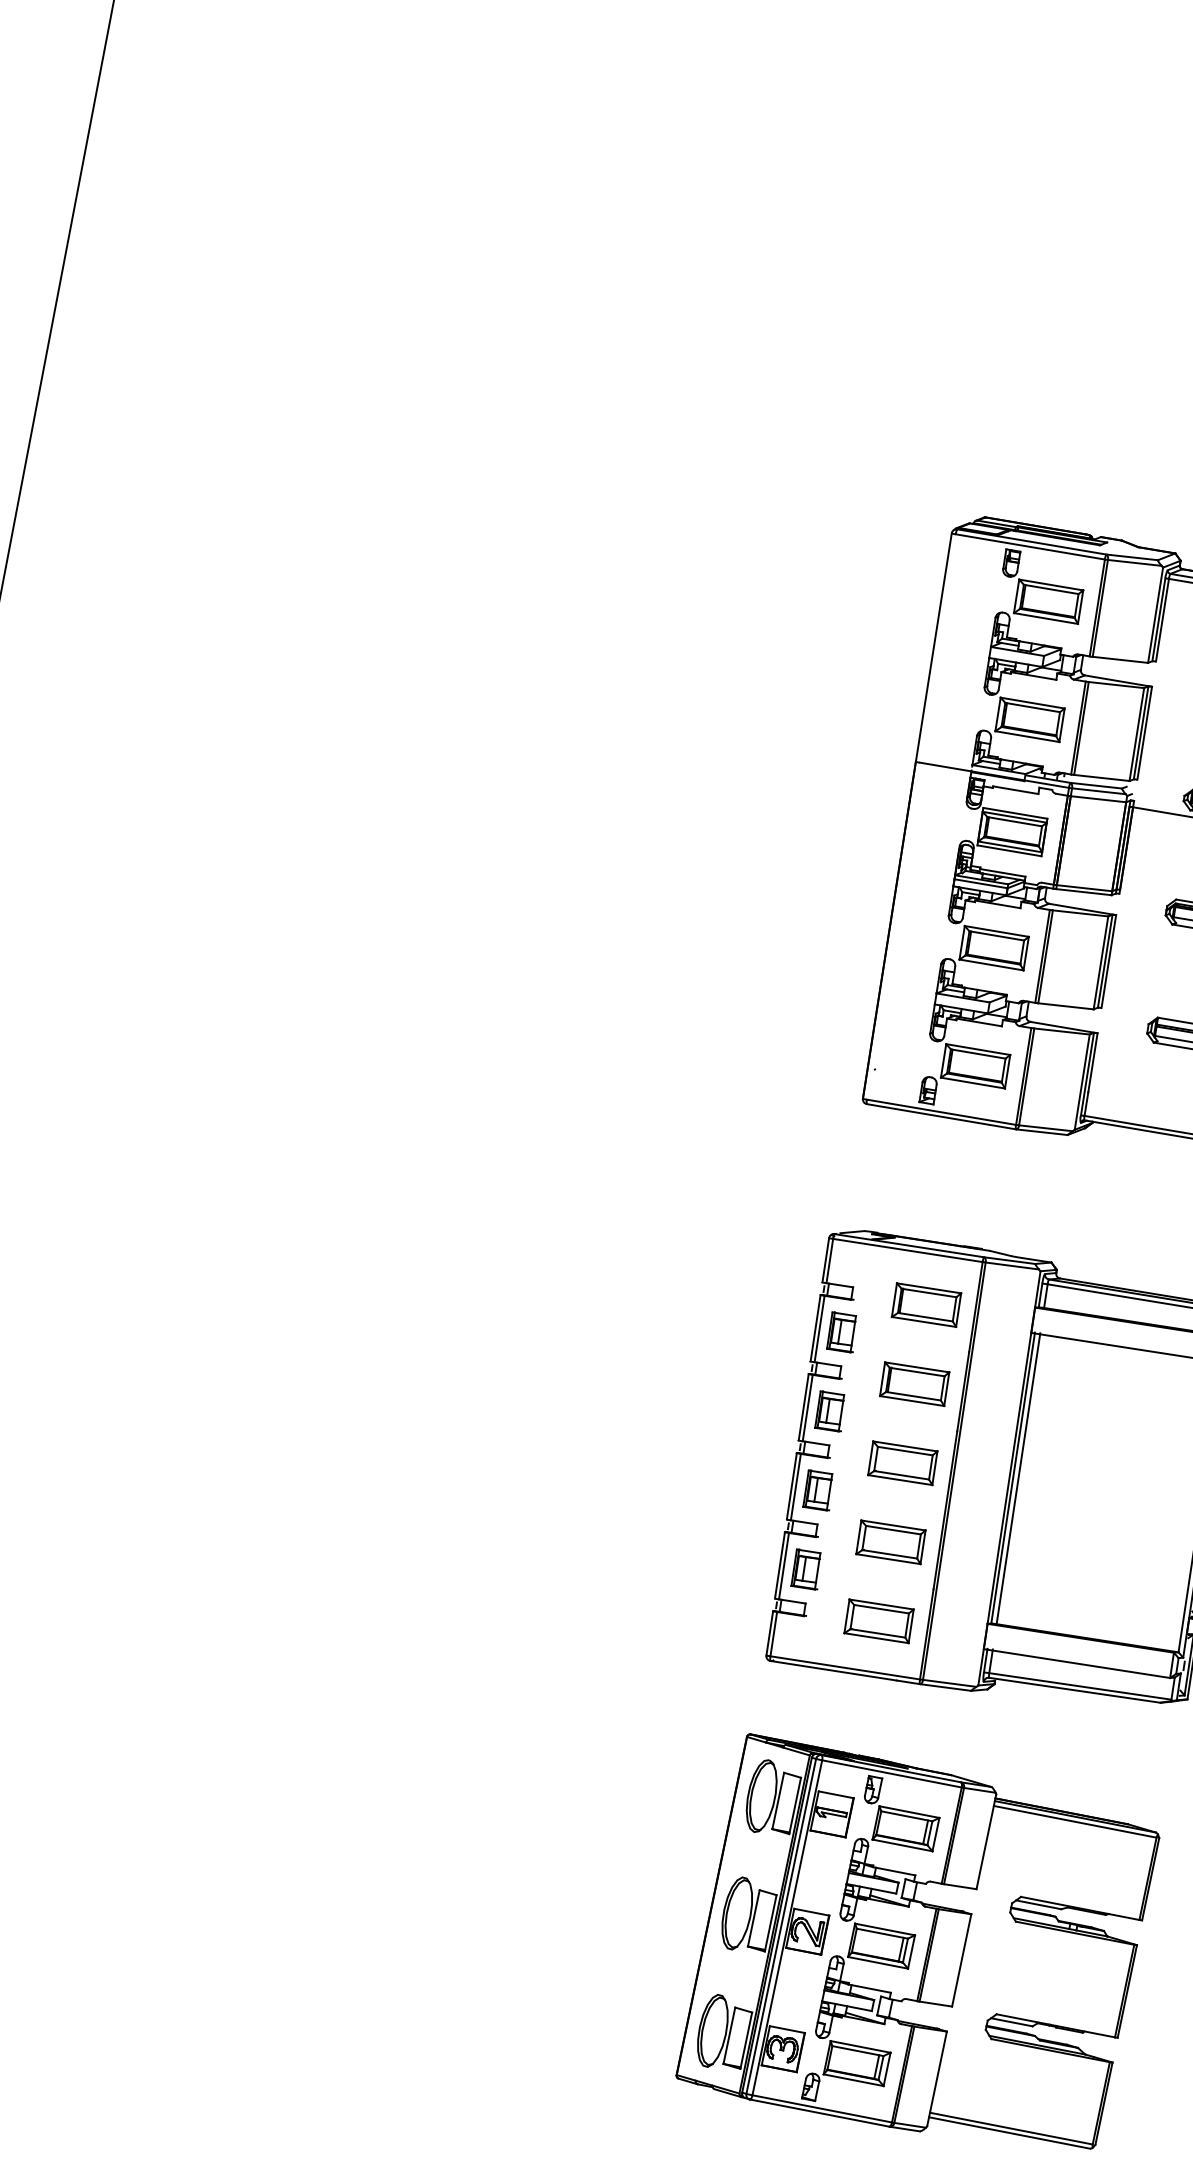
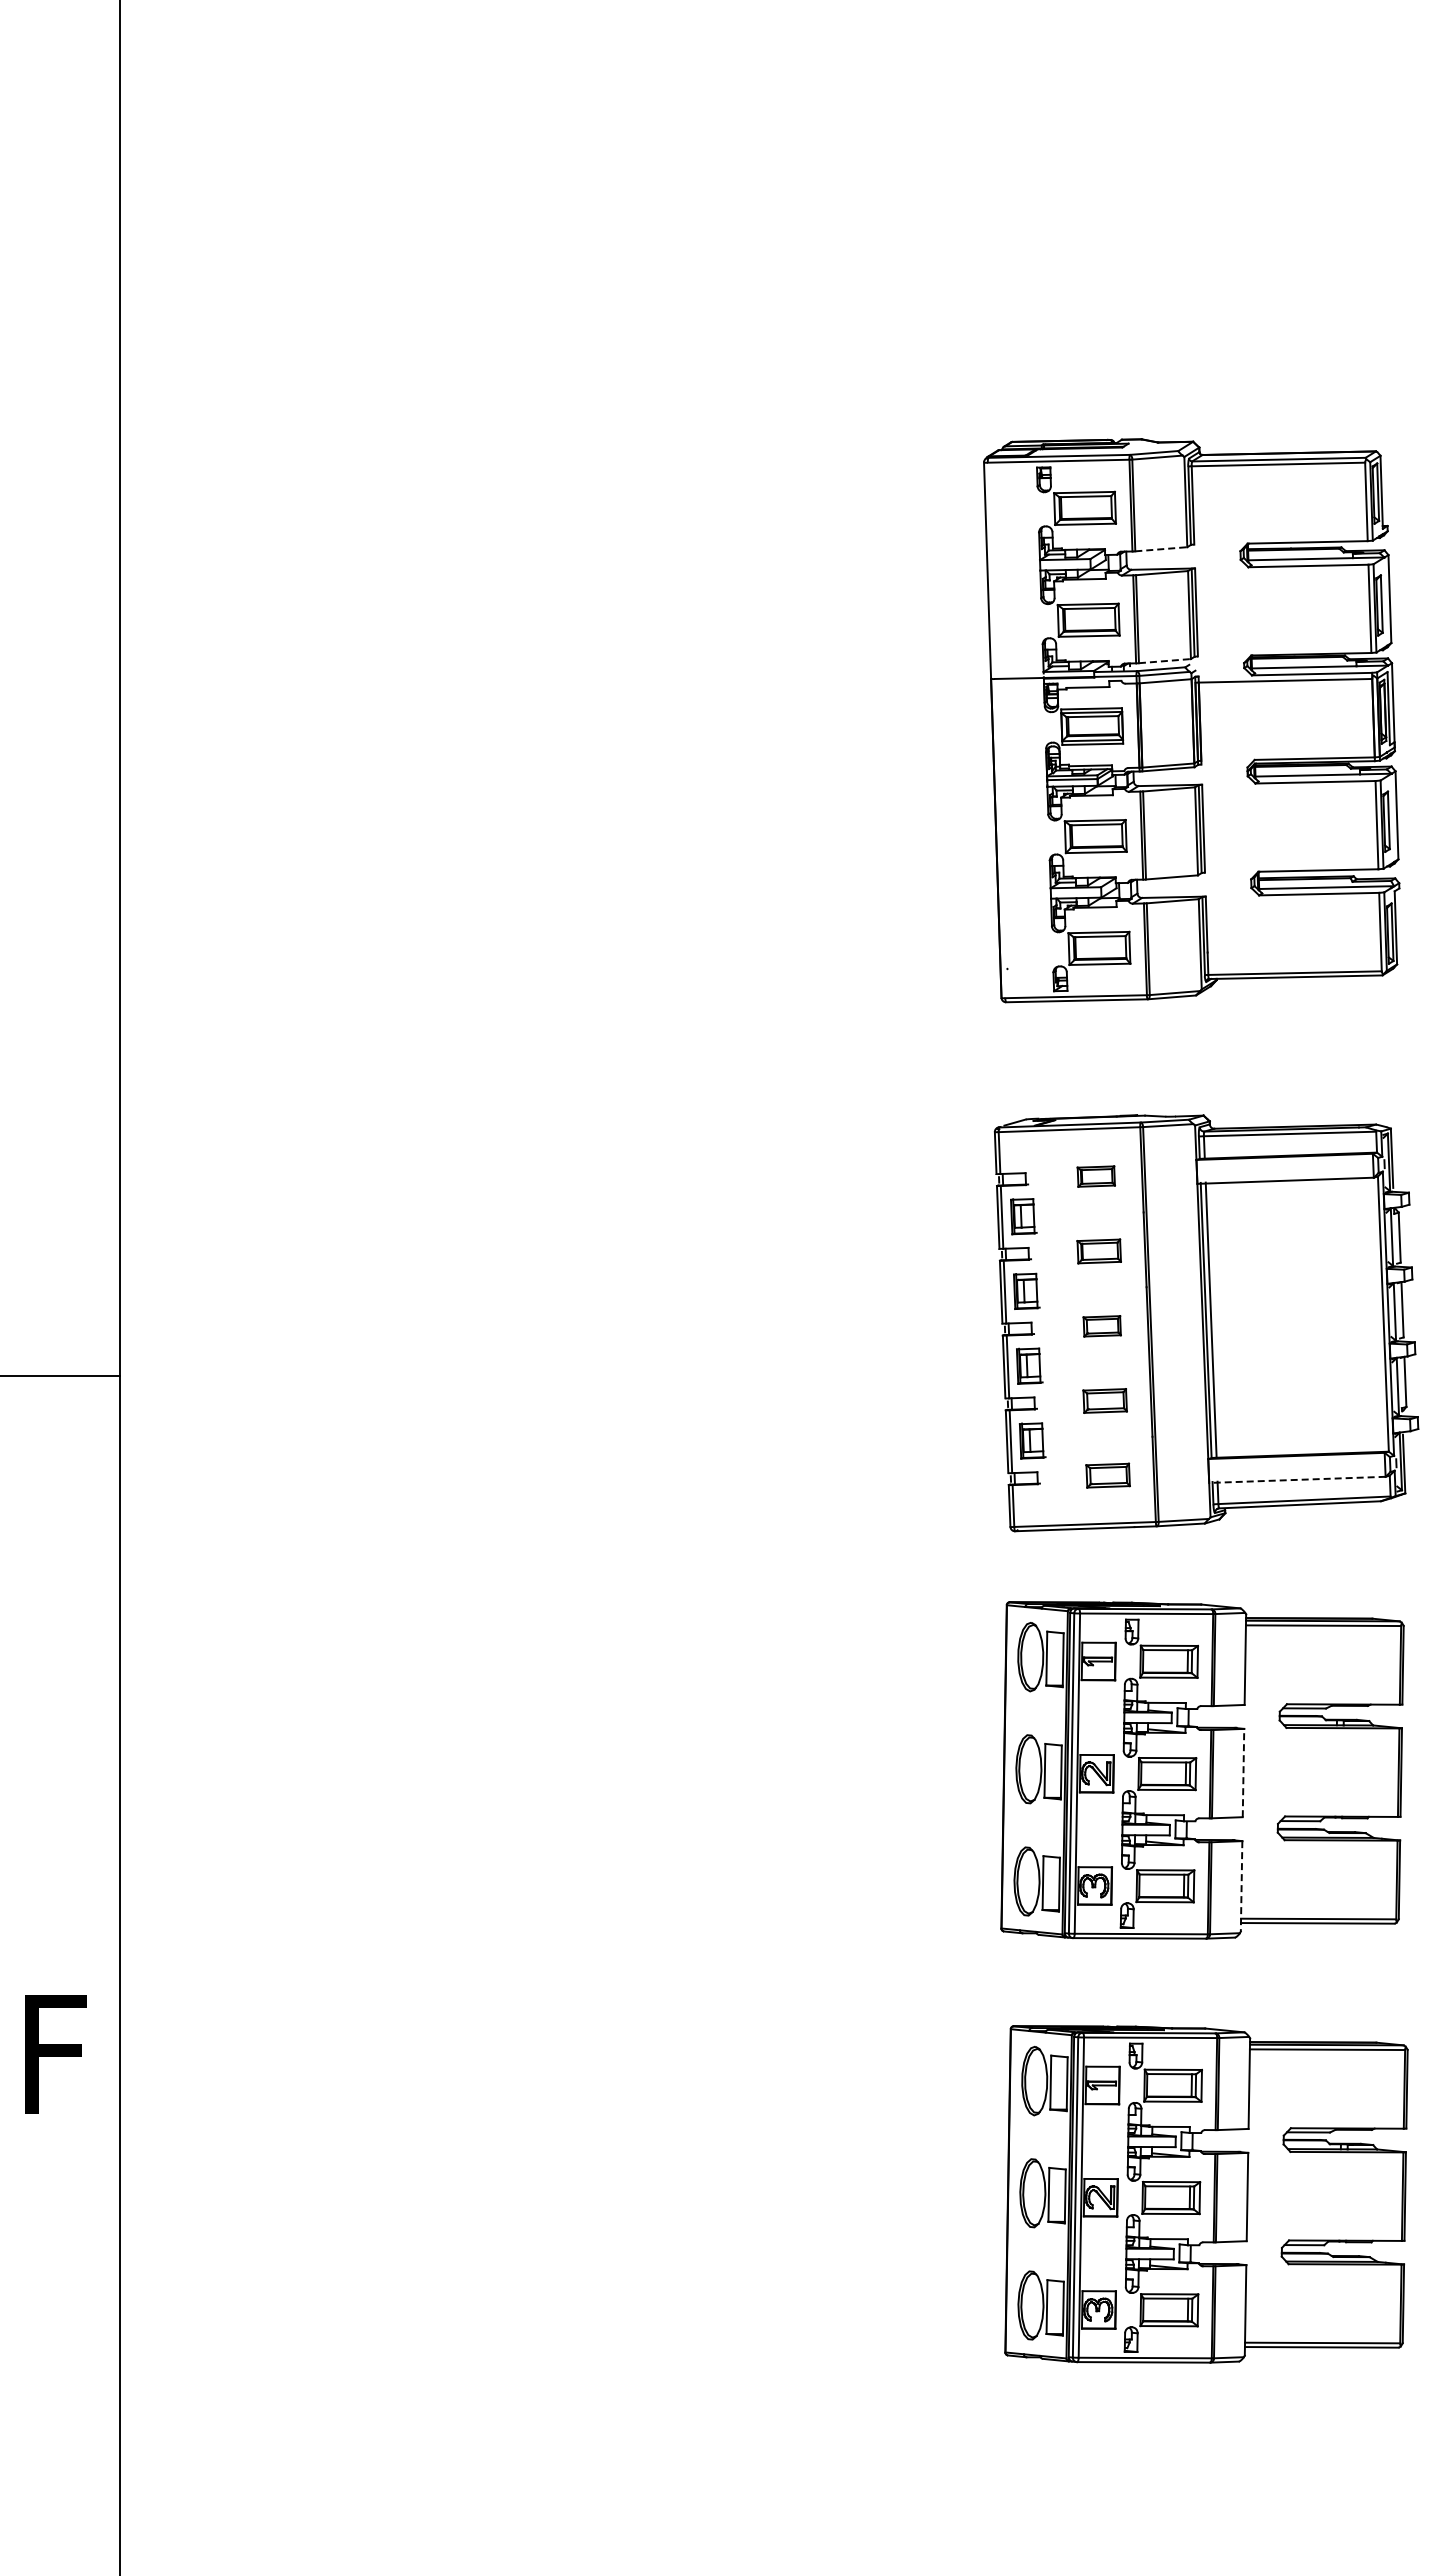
line: (1120, 660) -> (1161, 549), solid -> dashed
line: (1102, 778) -> (1165, 661), solid -> dashed
part: (926, 1305) -> (1096, 1176), size x0.6
part: (915, 1384) -> (1099, 1251), size x0.7
part: (903, 1463) -> (1102, 1326), size x0.6
part: (891, 1541) -> (1105, 1400), size x0.7
part: (879, 1621) -> (1108, 1475), size x0.7
line: (1076, 1662) -> (1296, 1479), solid -> dashed
line: (961, 1959) -> (1243, 1772), solid -> dashed
line: (936, 2079) -> (1241, 1886), solid -> dashed

